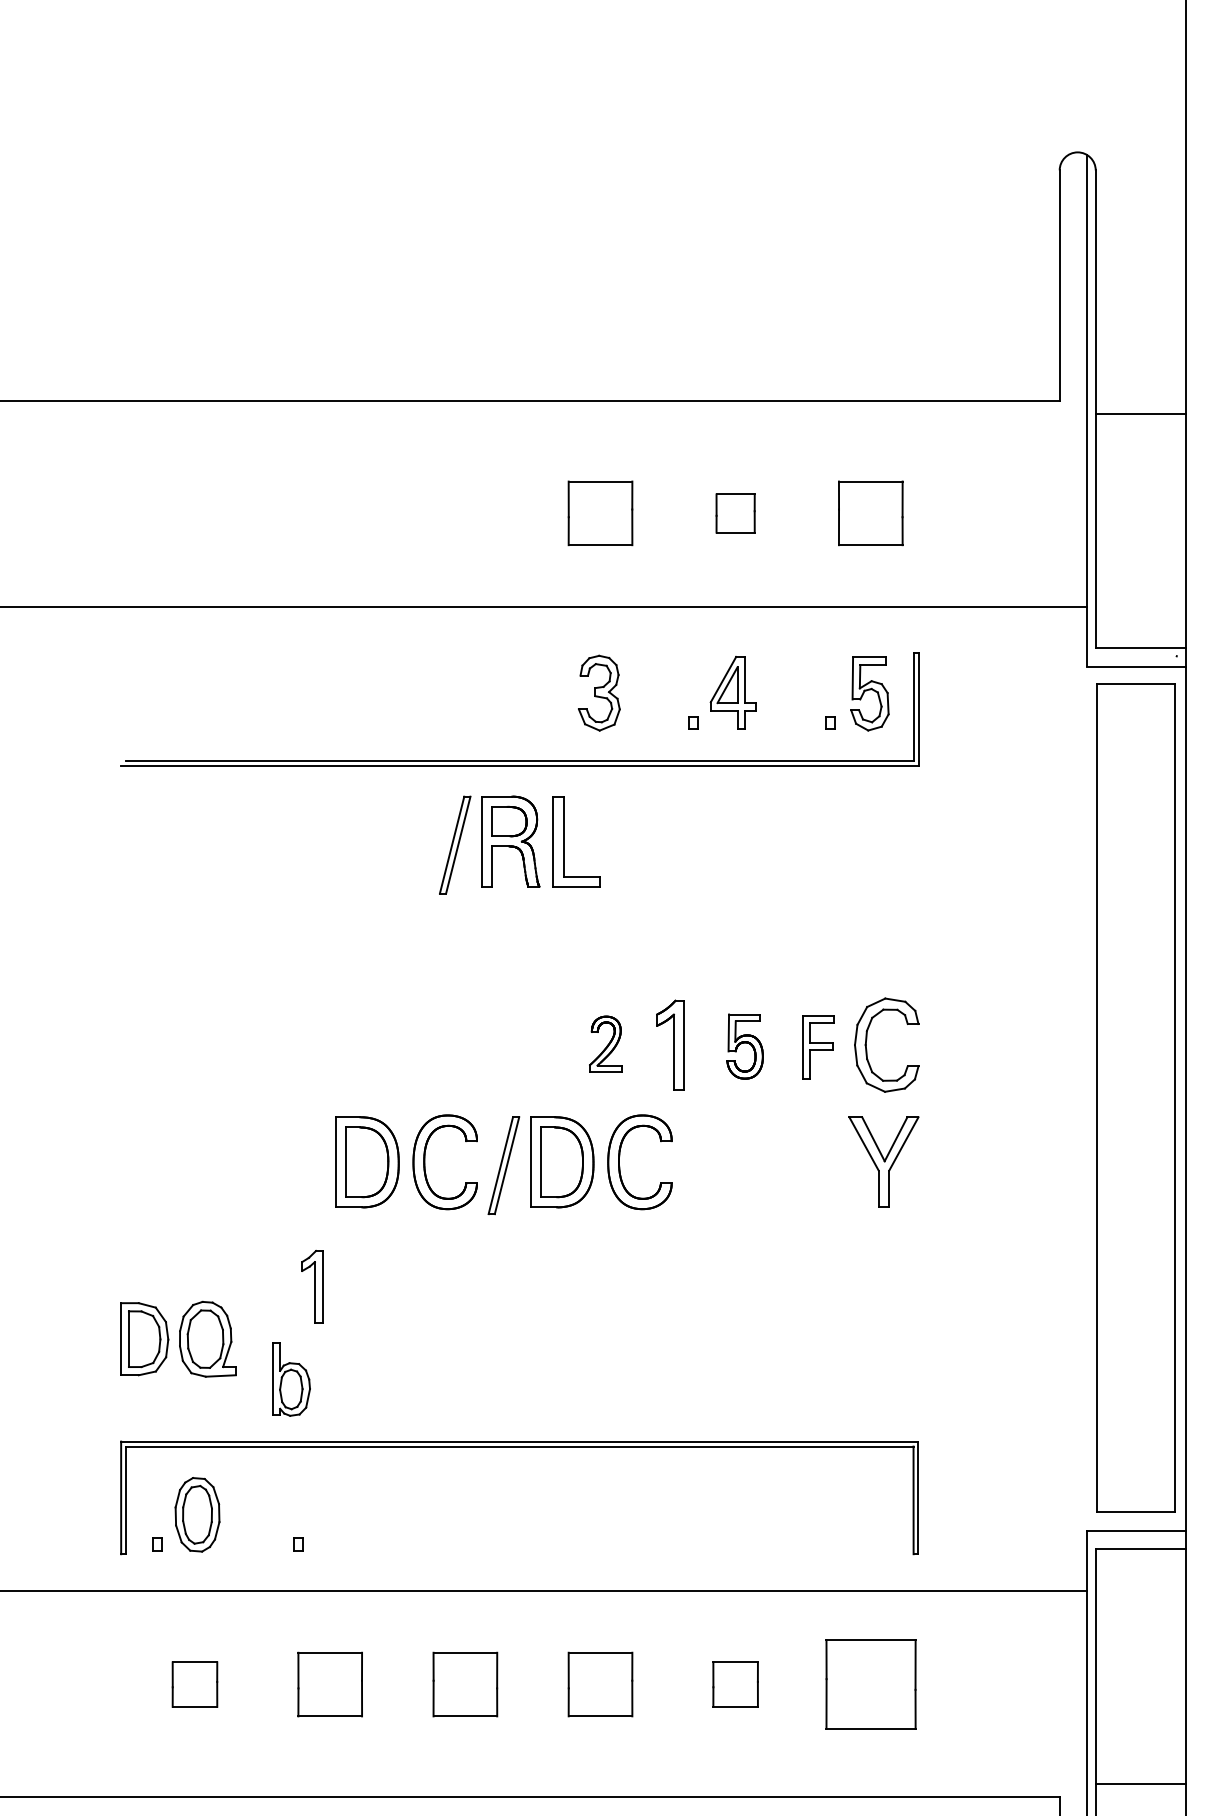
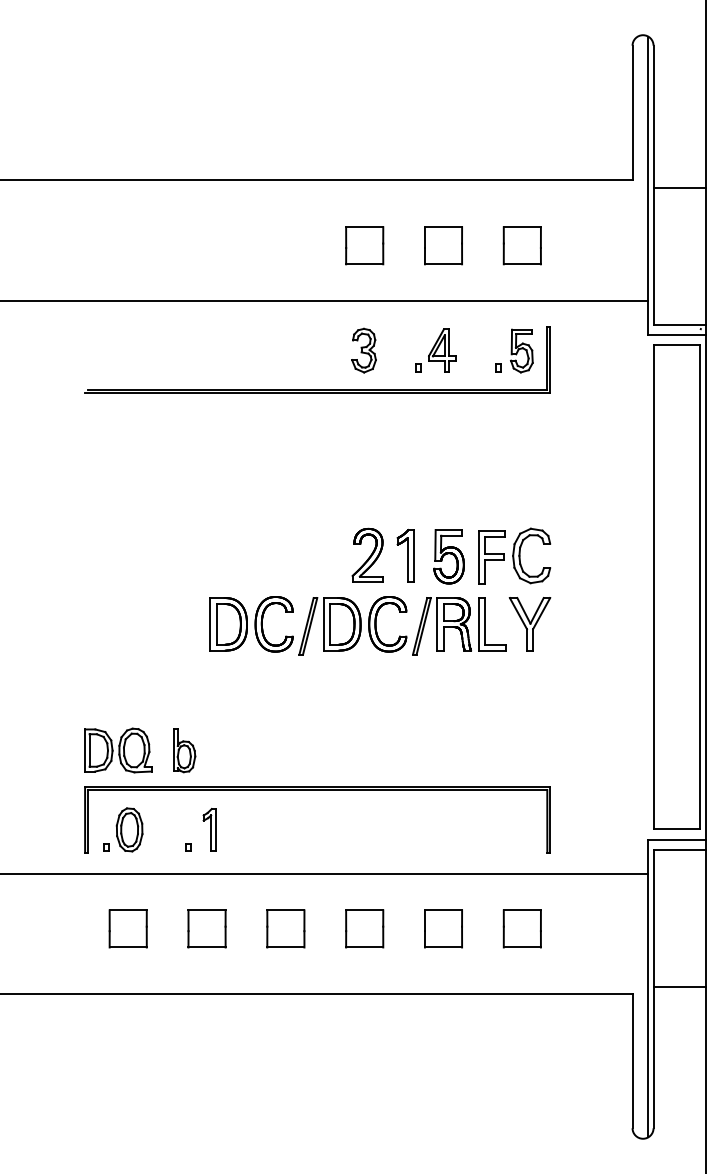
part: (735, 512) -> (443, 245), size x1.67
part: (519, 845) -> (459, 626), moved
part: (605, 1042) -> (367, 554), size x1.67
part: (744, 1046) -> (448, 556), size x1.43
part: (817, 1047) -> (491, 557), size x1.43
part: (312, 1286) -> (209, 829), moved
part: (178, 1339) -> (118, 750), moved
part: (193, 1683) -> (127, 928), size x1.43
part: (735, 1683) -> (443, 928), size x1.43
part: (869, 1683) -> (521, 928), size x0.71

